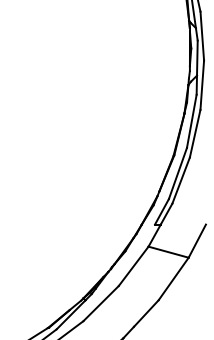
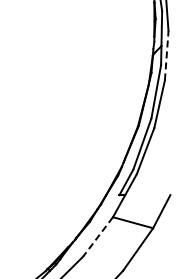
line: (202, 85) -> (166, 56), solid -> dashed
line: (133, 266) -> (97, 237), solid -> dashed

